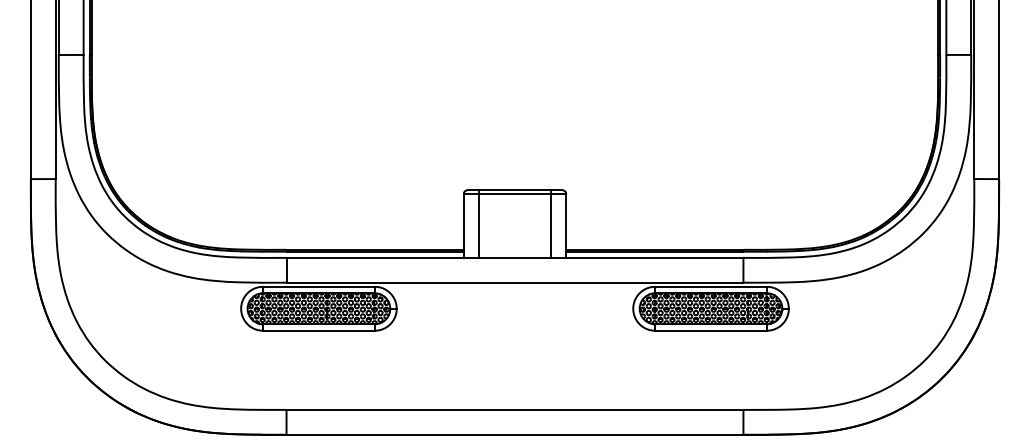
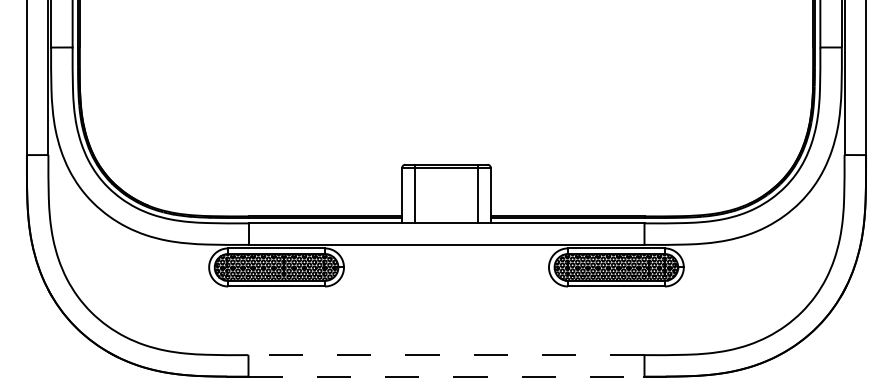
line: (514, 409) -> (446, 354), solid -> dashed
line: (515, 434) -> (446, 376), solid -> dashed

